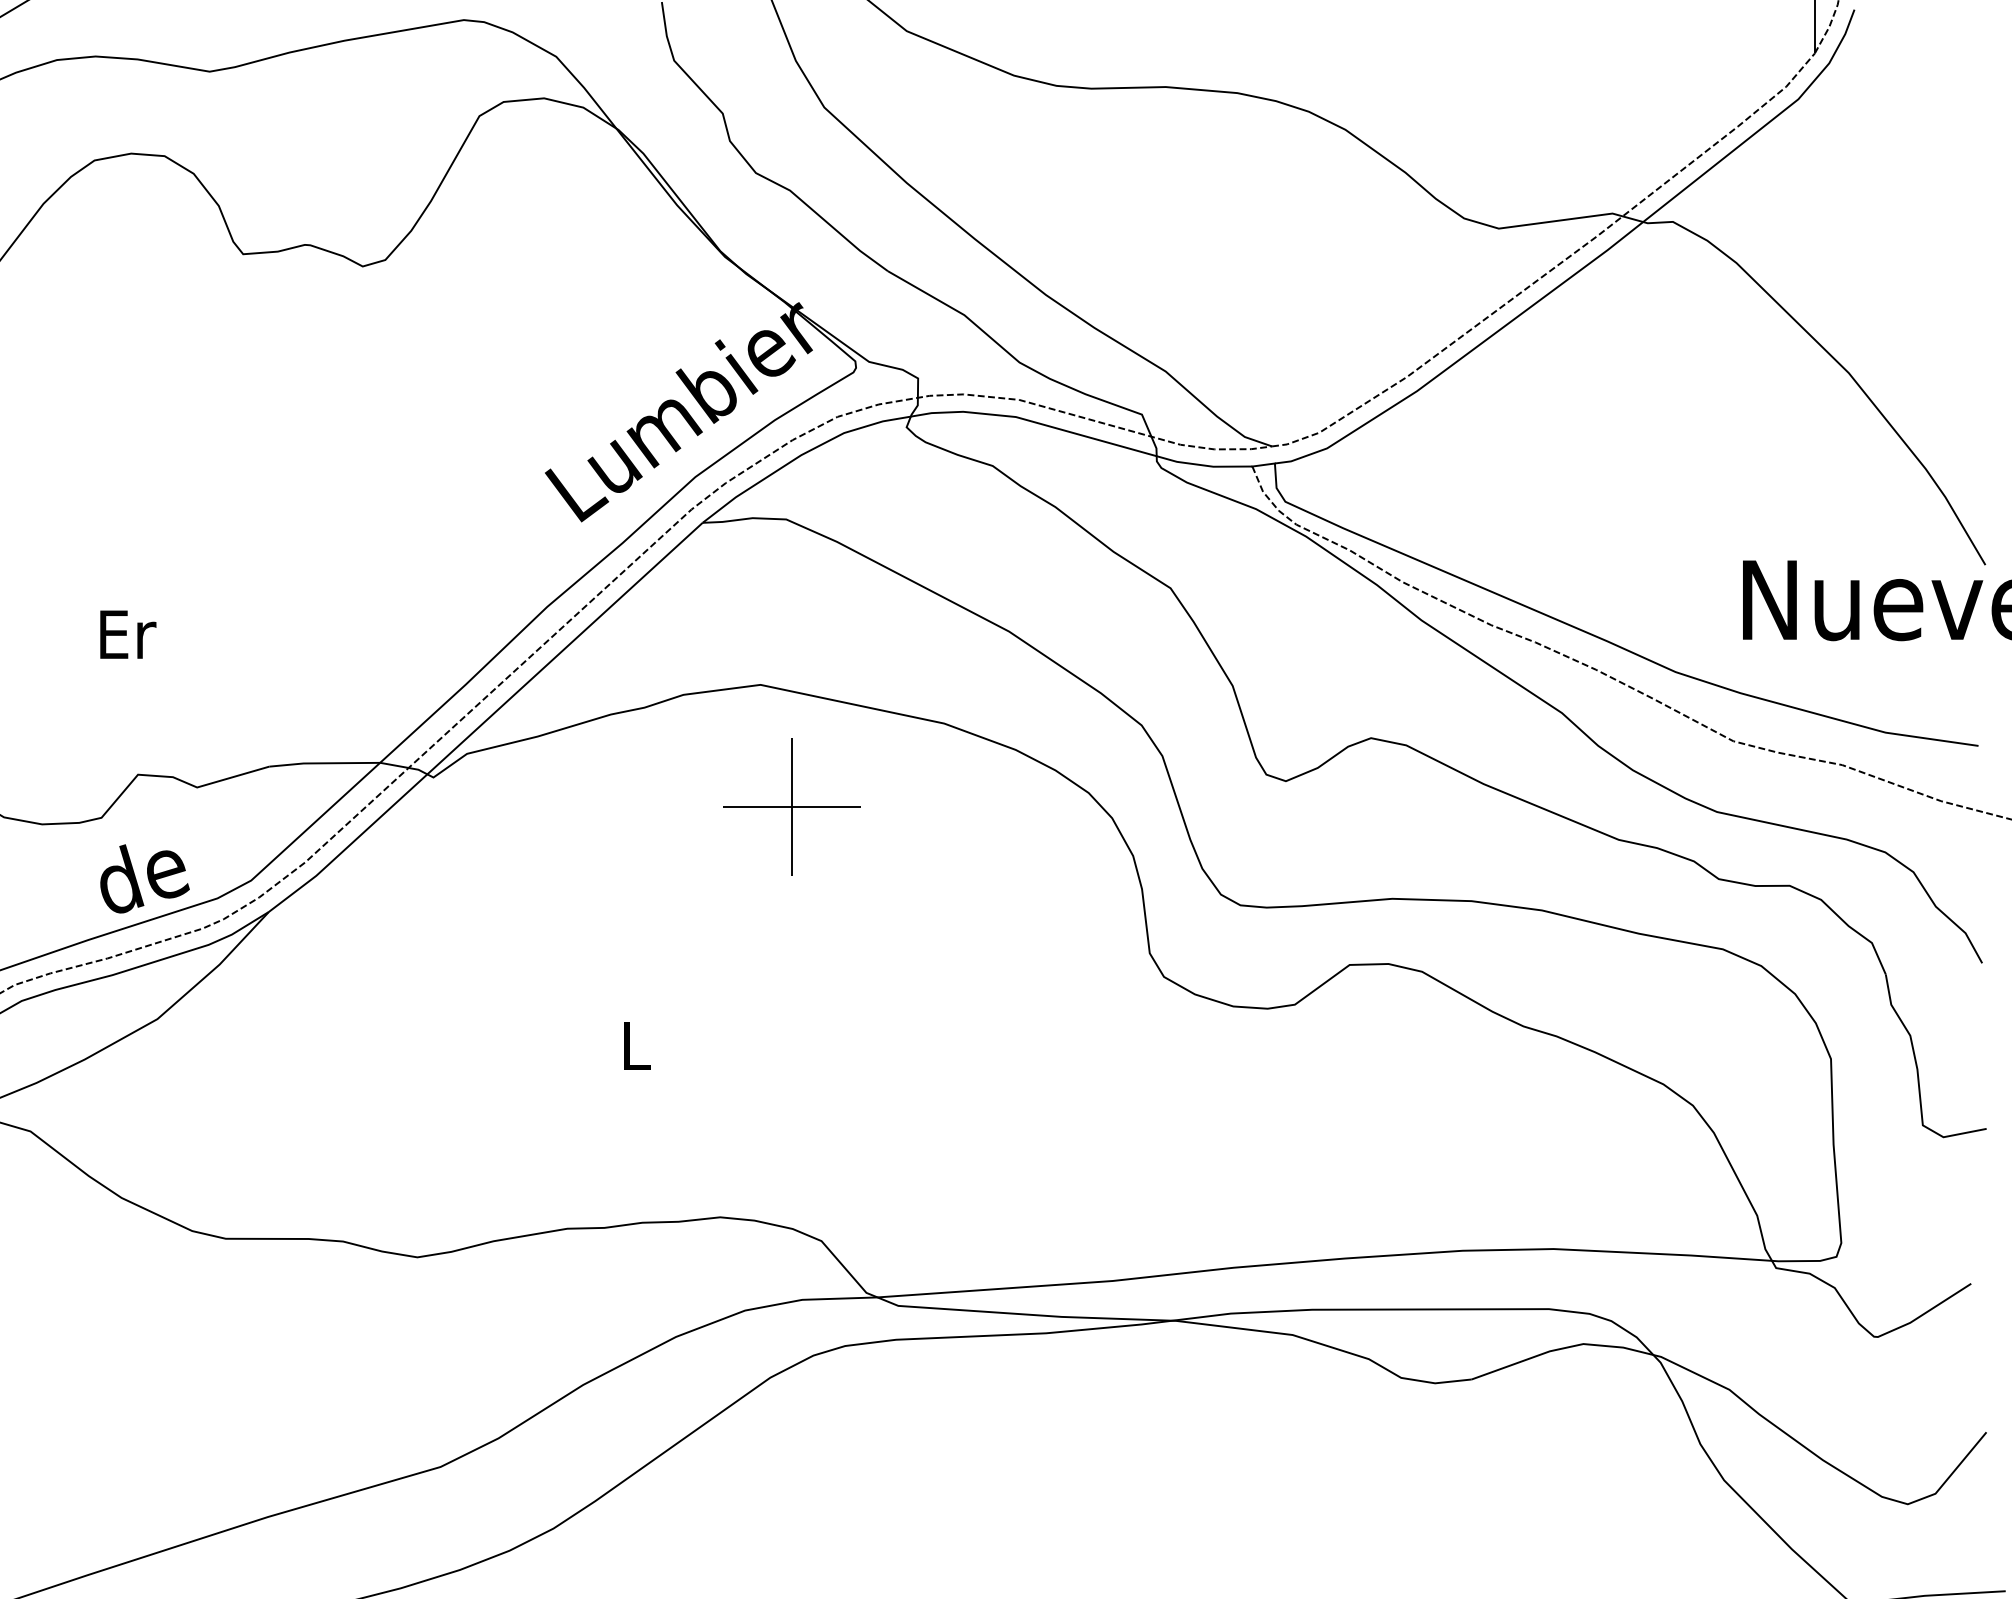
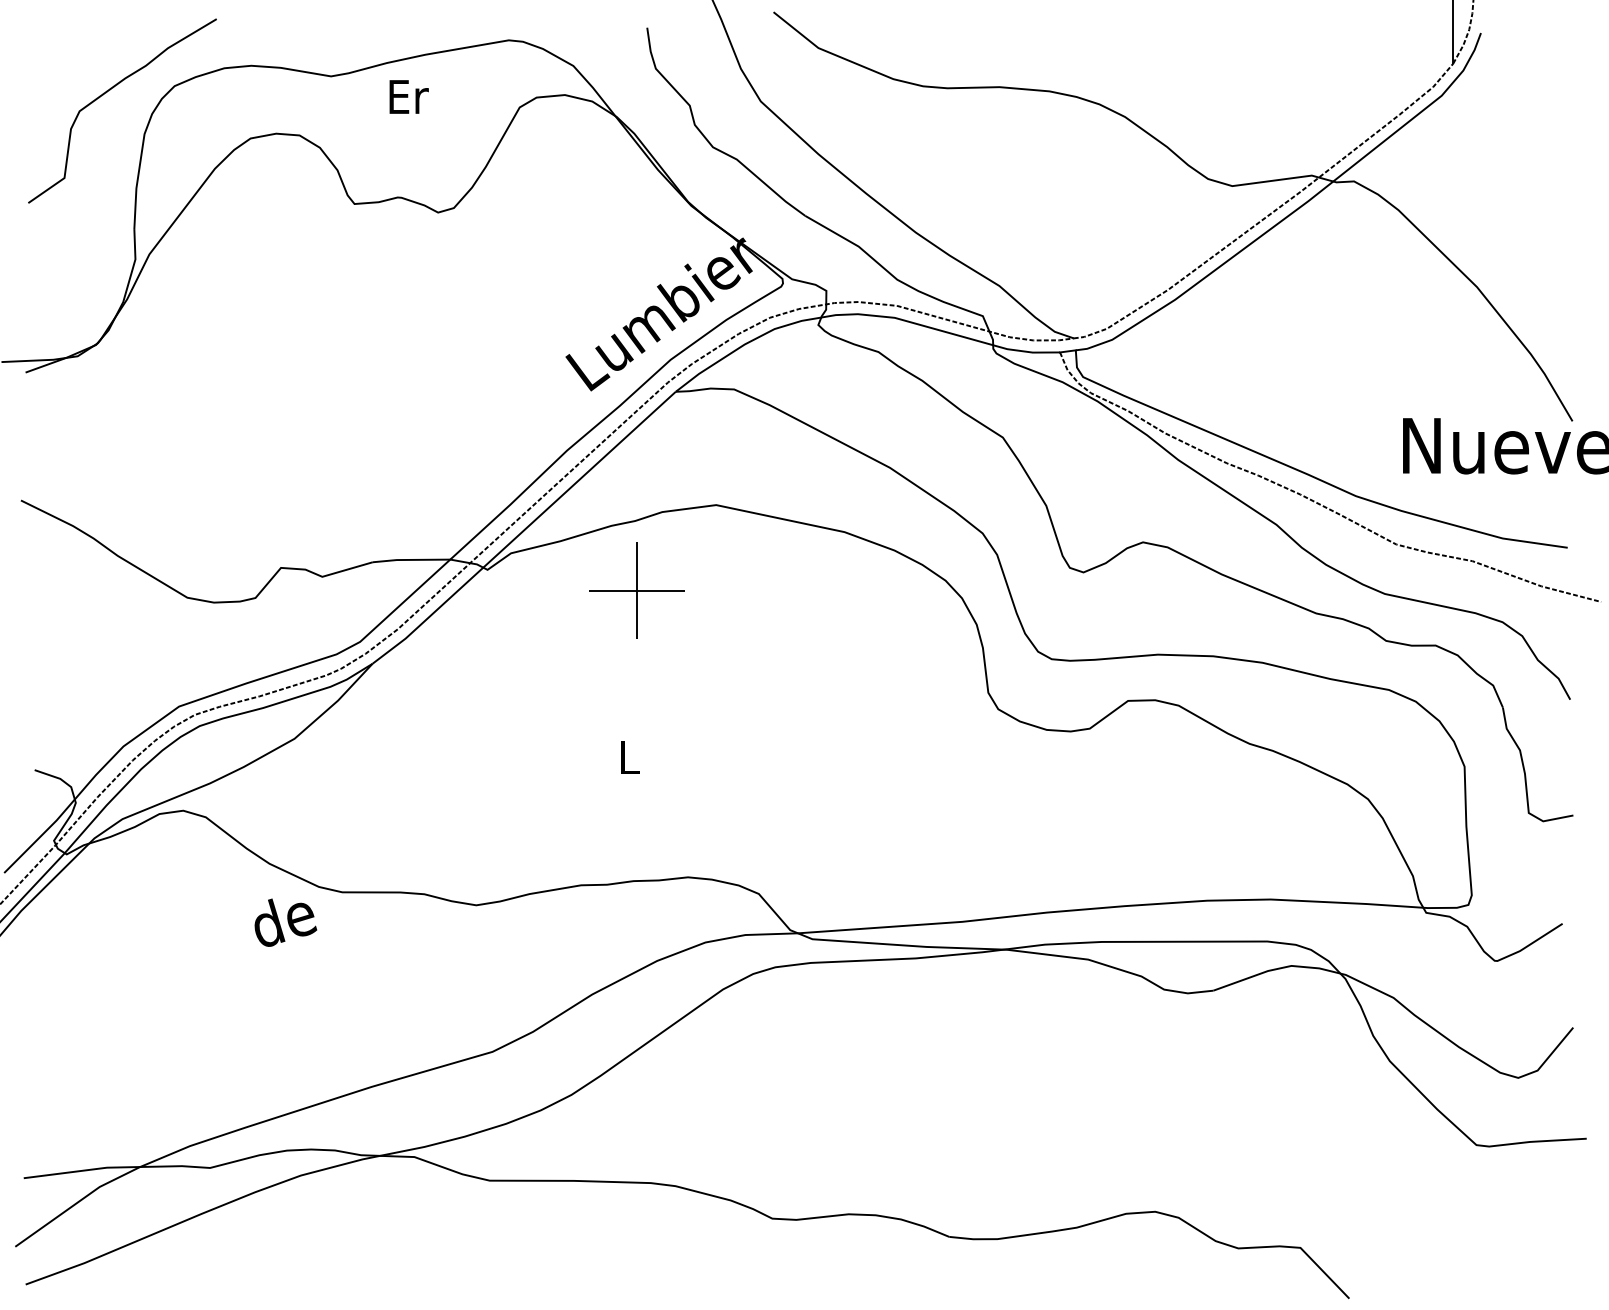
text: (127, 633) -> (408, 96), moved
part: (790, 807) -> (636, 590), moved
text: (144, 878) -> (285, 922), moved

